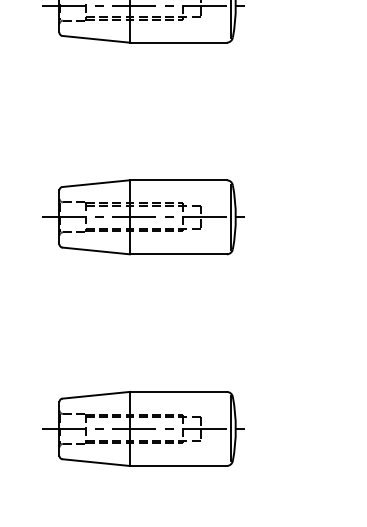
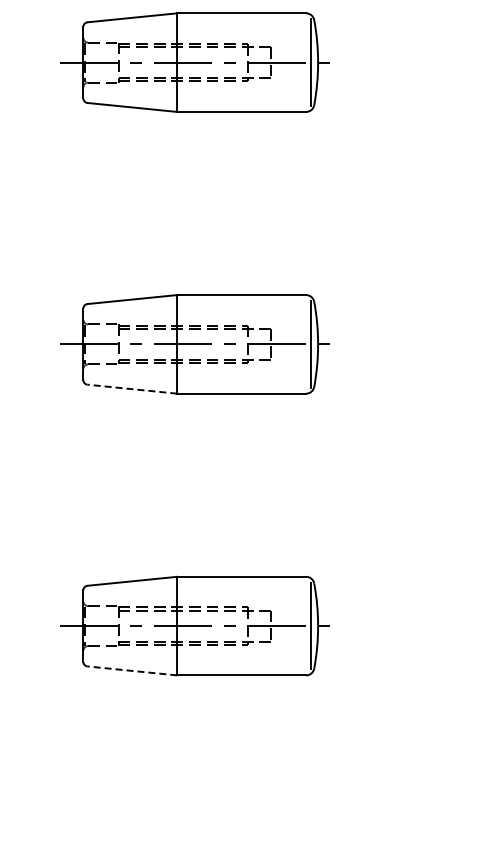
line: (95, 251) -> (131, 389), solid -> dashed
line: (95, 462) -> (131, 670), solid -> dashed

